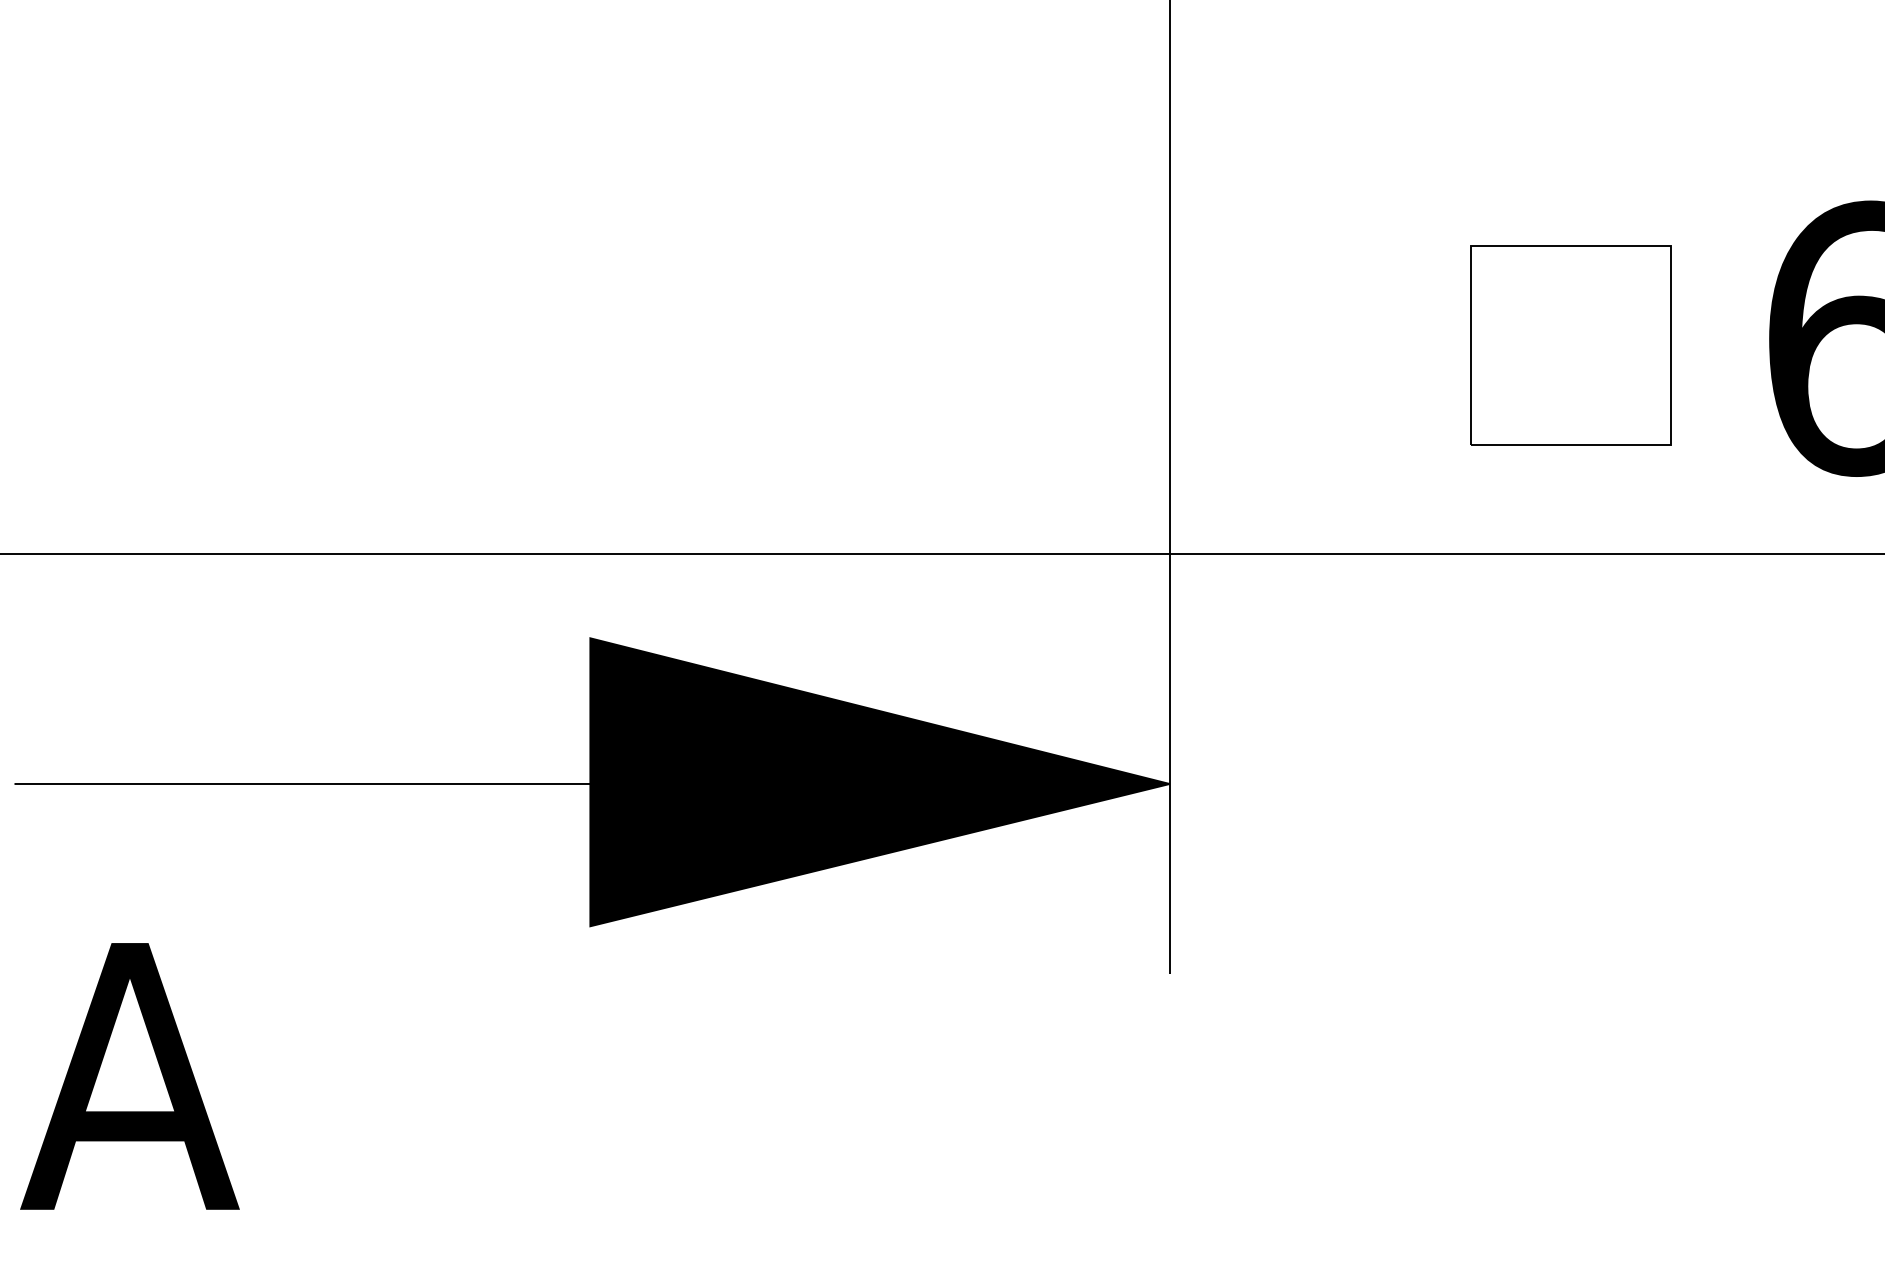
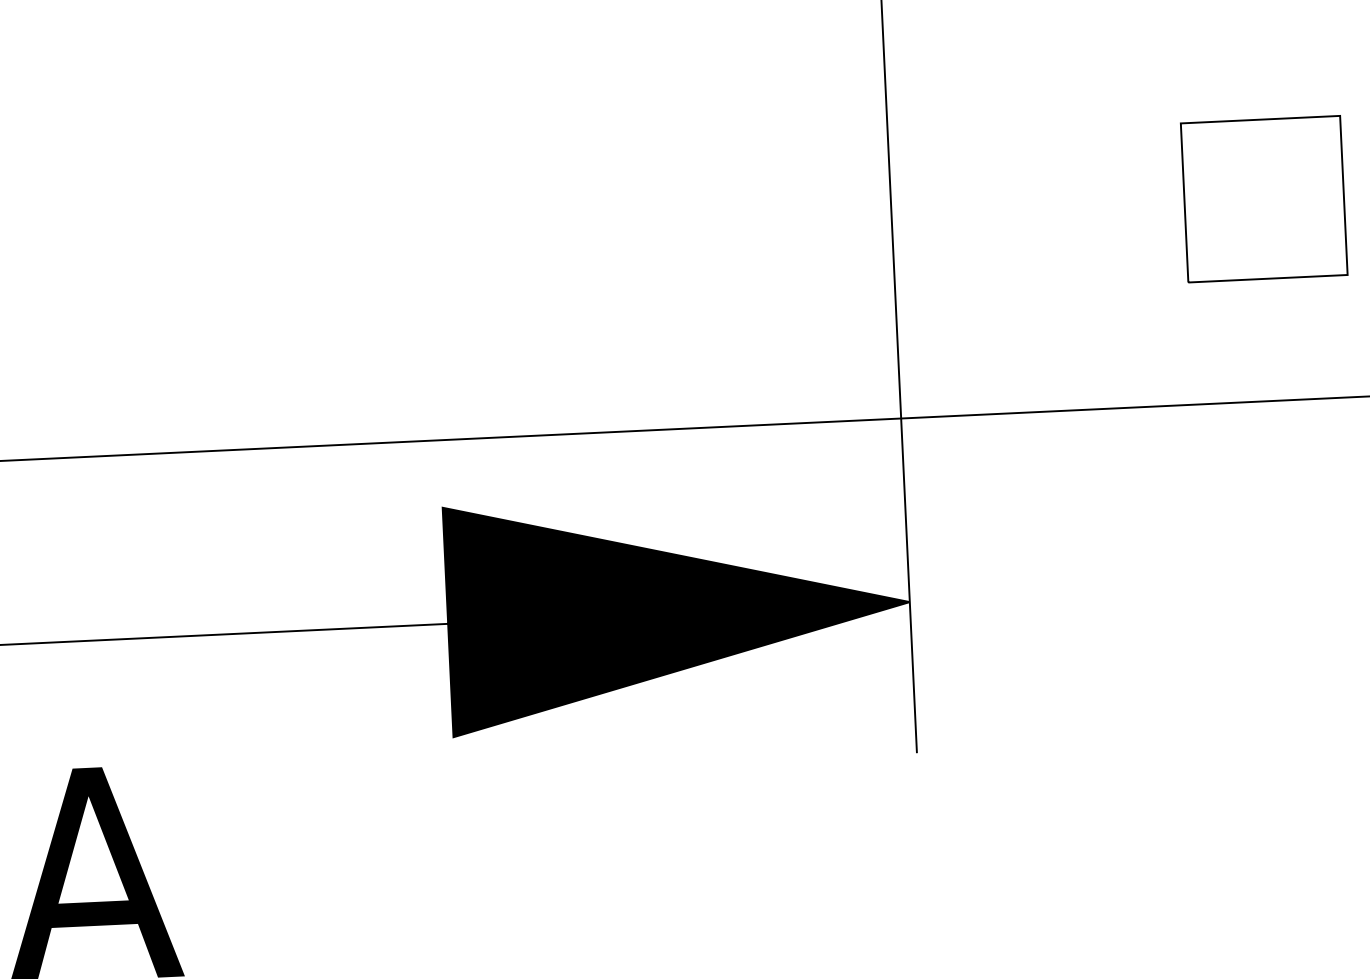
part: (1570, 345) -> (1263, 199), moved

